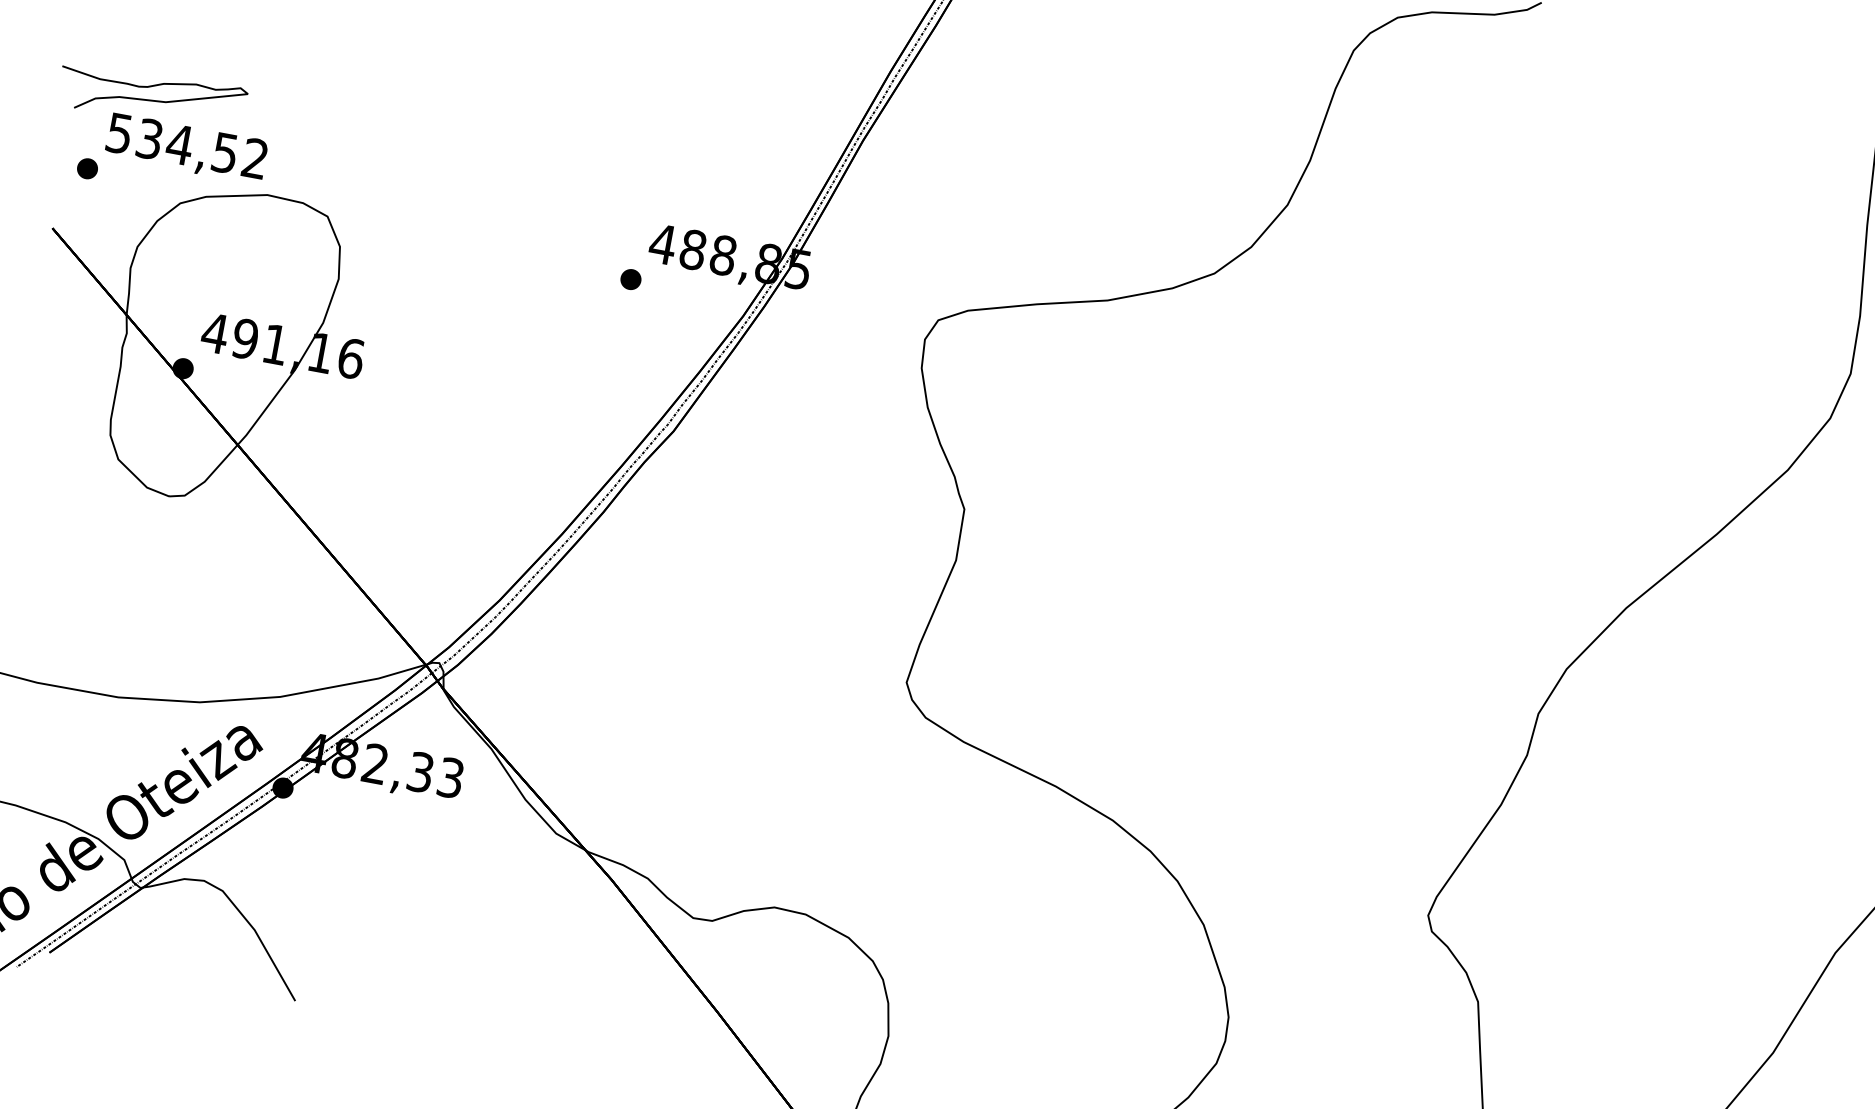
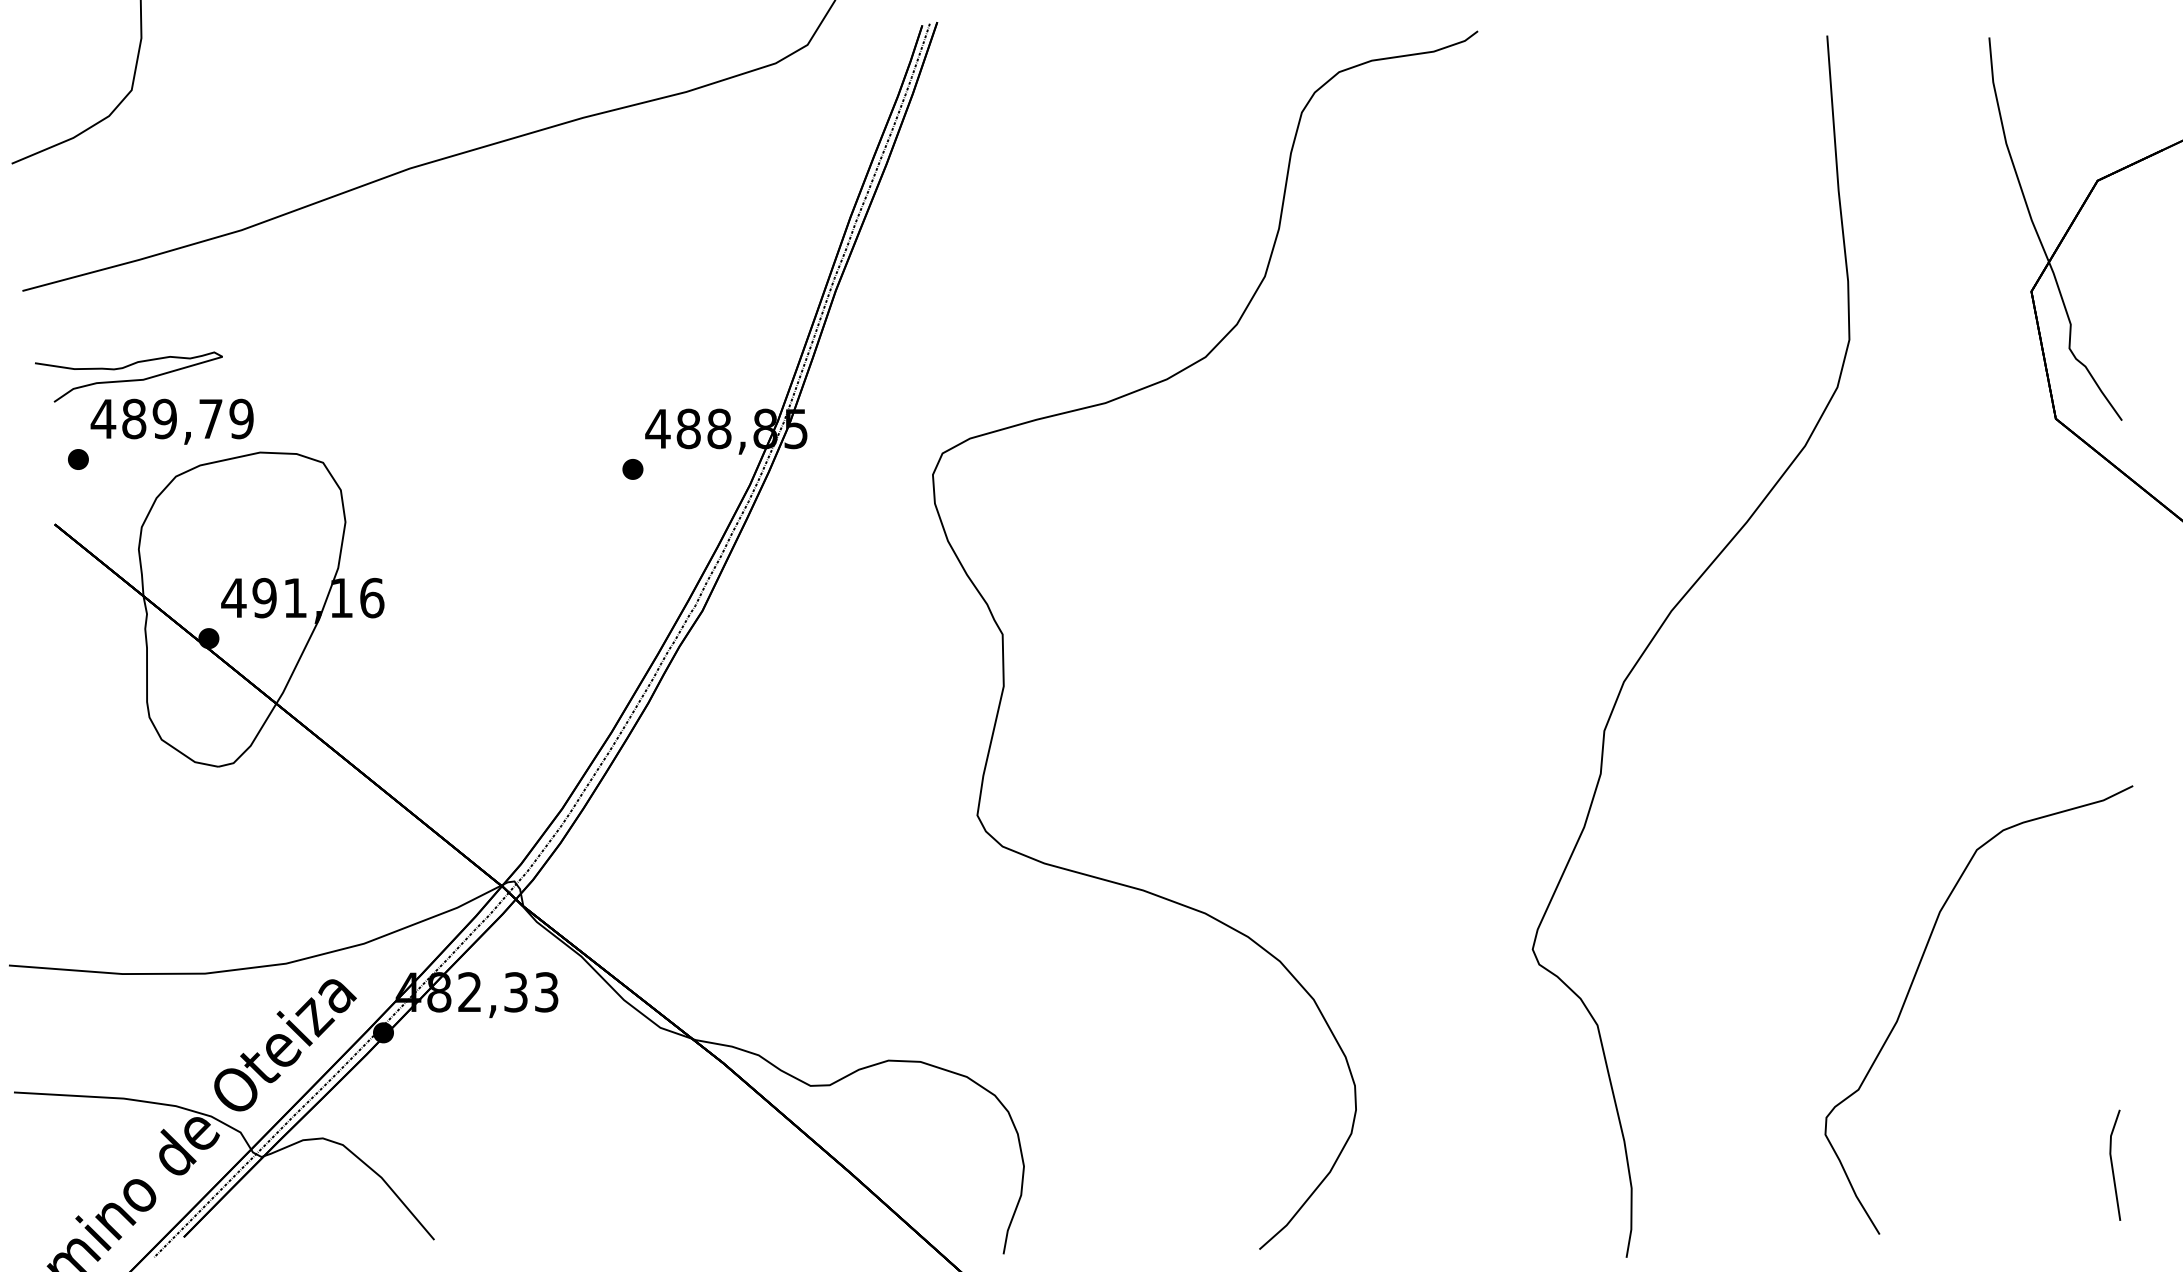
text: (186, 145) -> (171, 418), 534,52 -> 489,79

